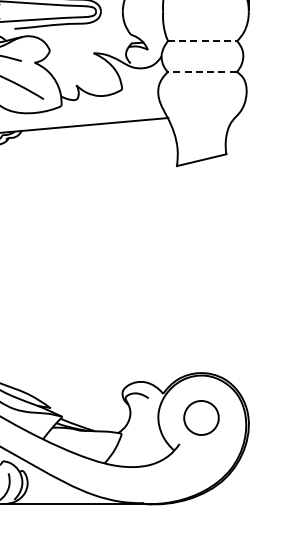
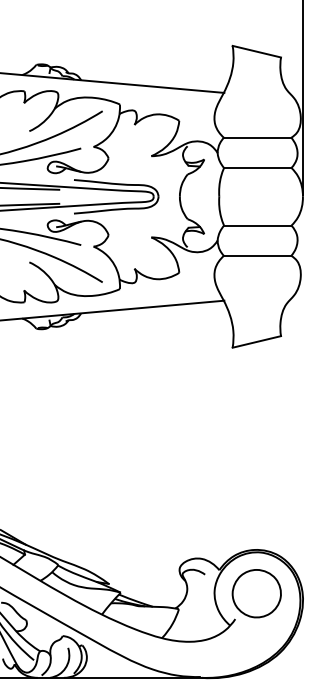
line: (202, 41) -> (257, 225), dashed -> solid
line: (202, 71) -> (257, 255), dashed -> solid
part: (201, 417) -> (256, 593), size x1.43

